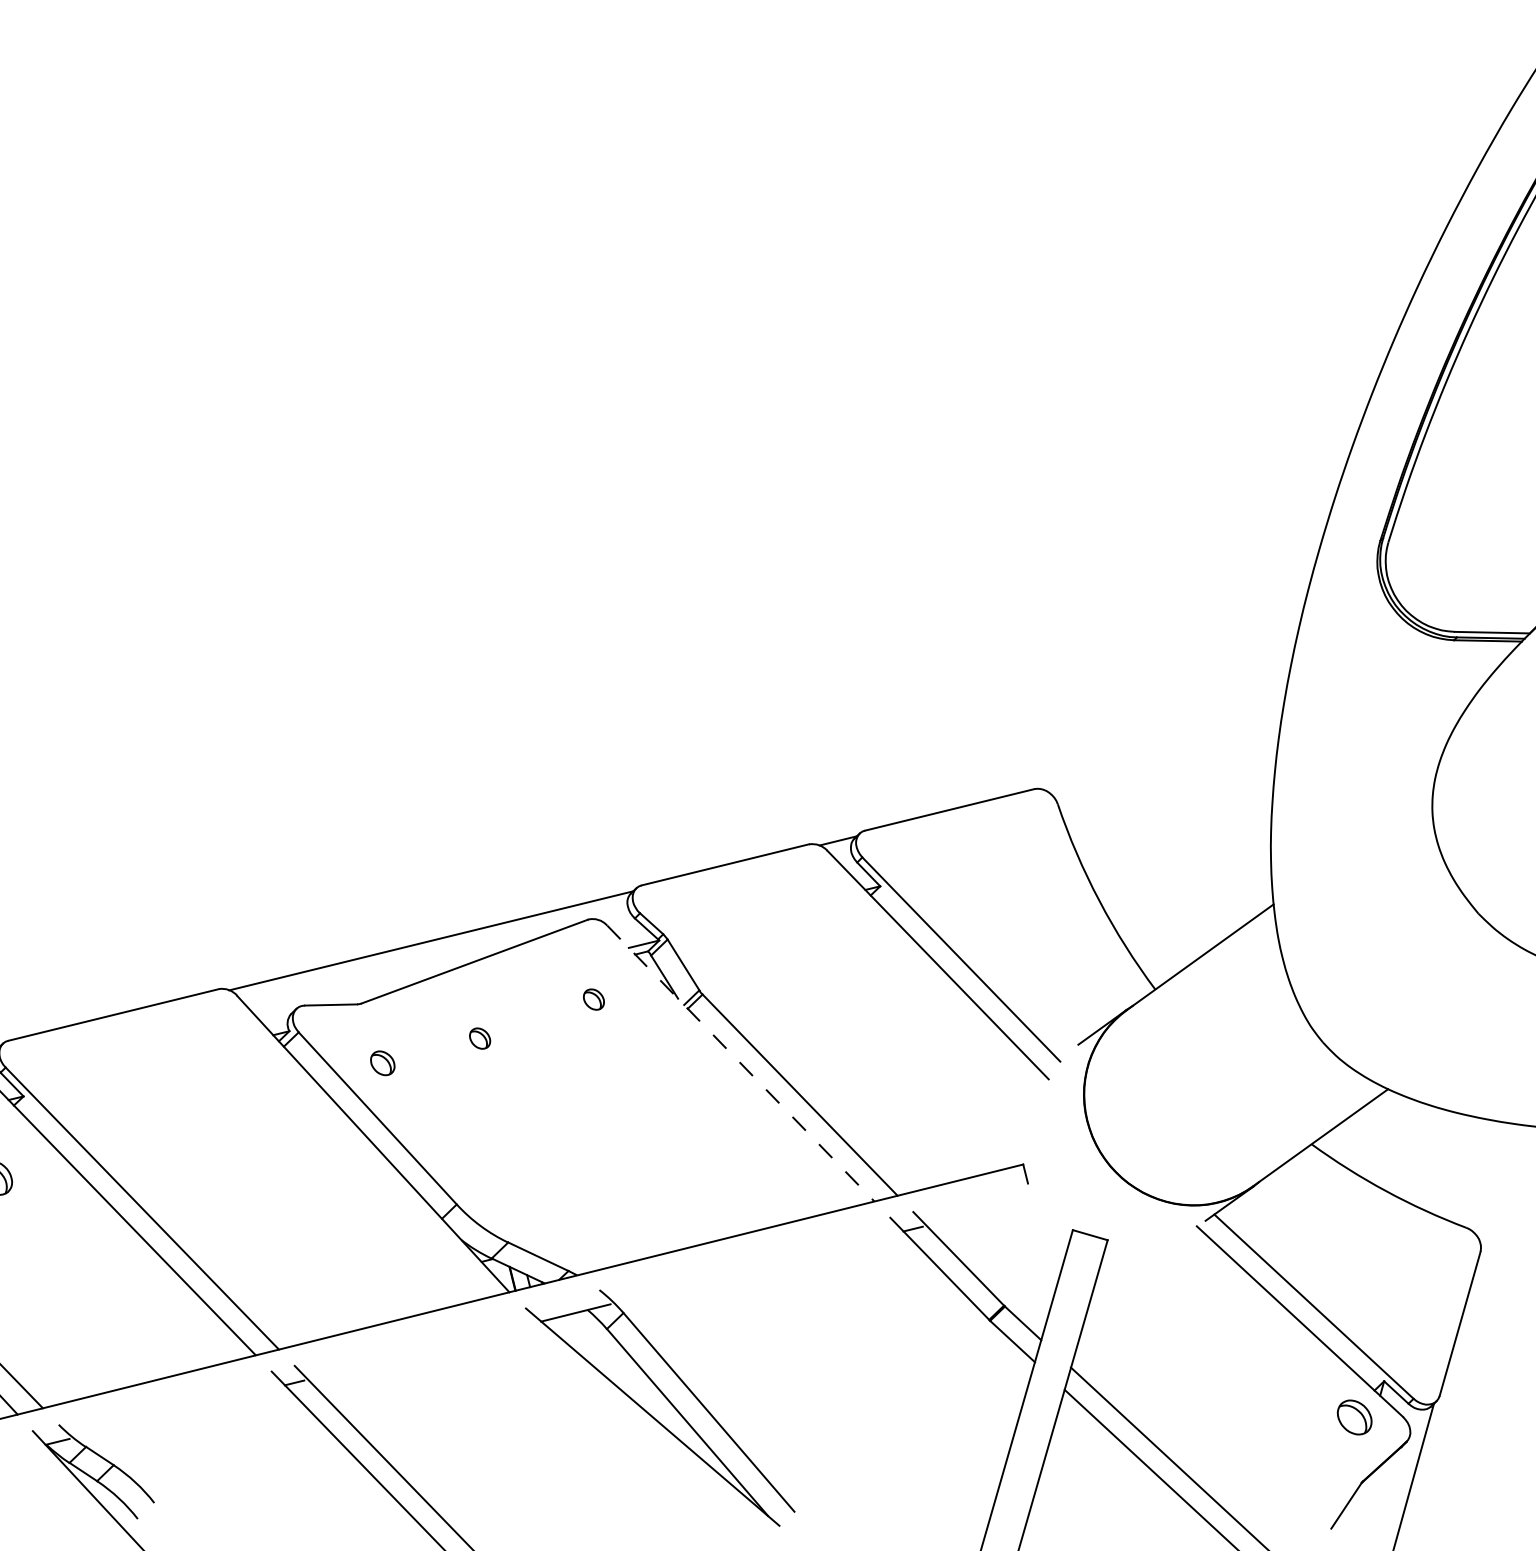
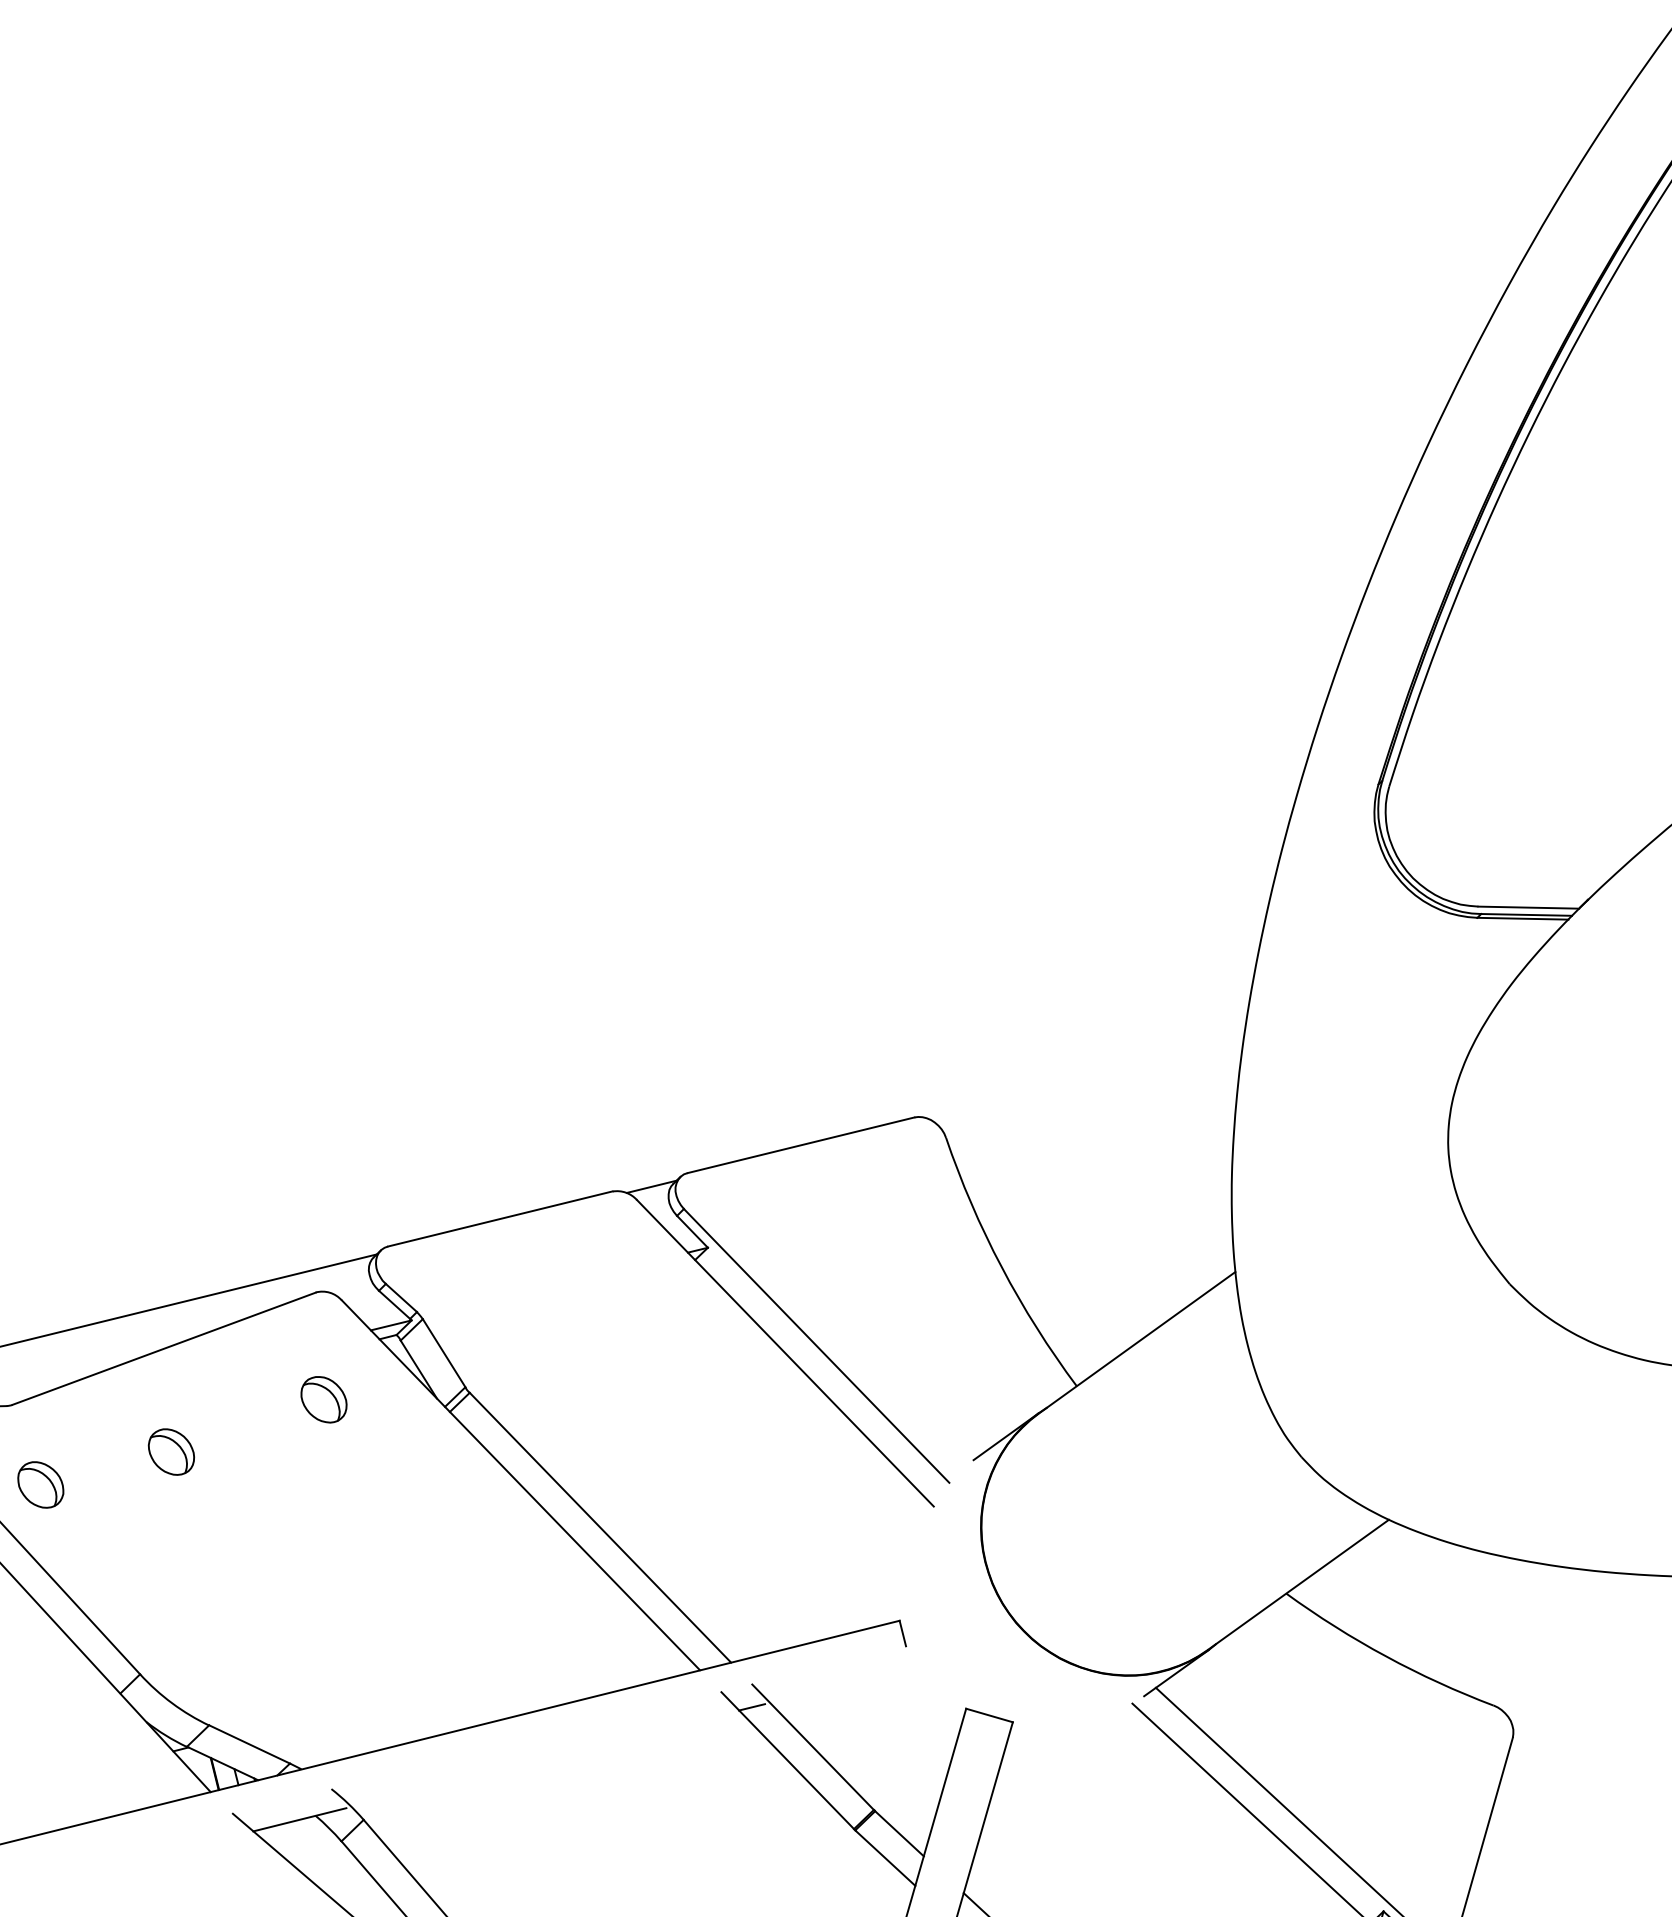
part: (593, 999) -> (323, 1399), size x1.67
part: (479, 1038) -> (170, 1451), size x1.67
part: (382, 1063) -> (40, 1485), size x1.43
line: (740, 1063) -> (520, 1485), dashed -> solid

